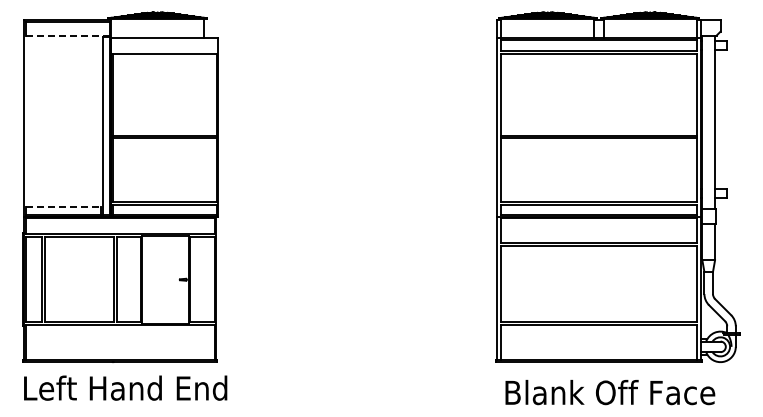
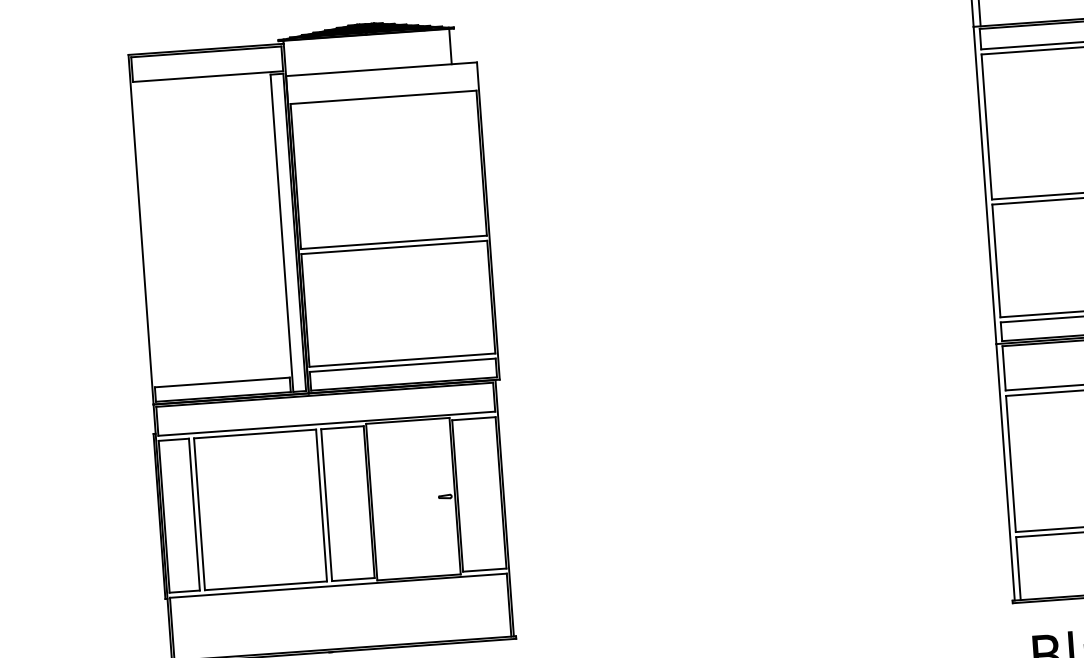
line: (67, 35) -> (207, 76), dashed -> solid
line: (63, 206) -> (222, 381), dashed -> solid

